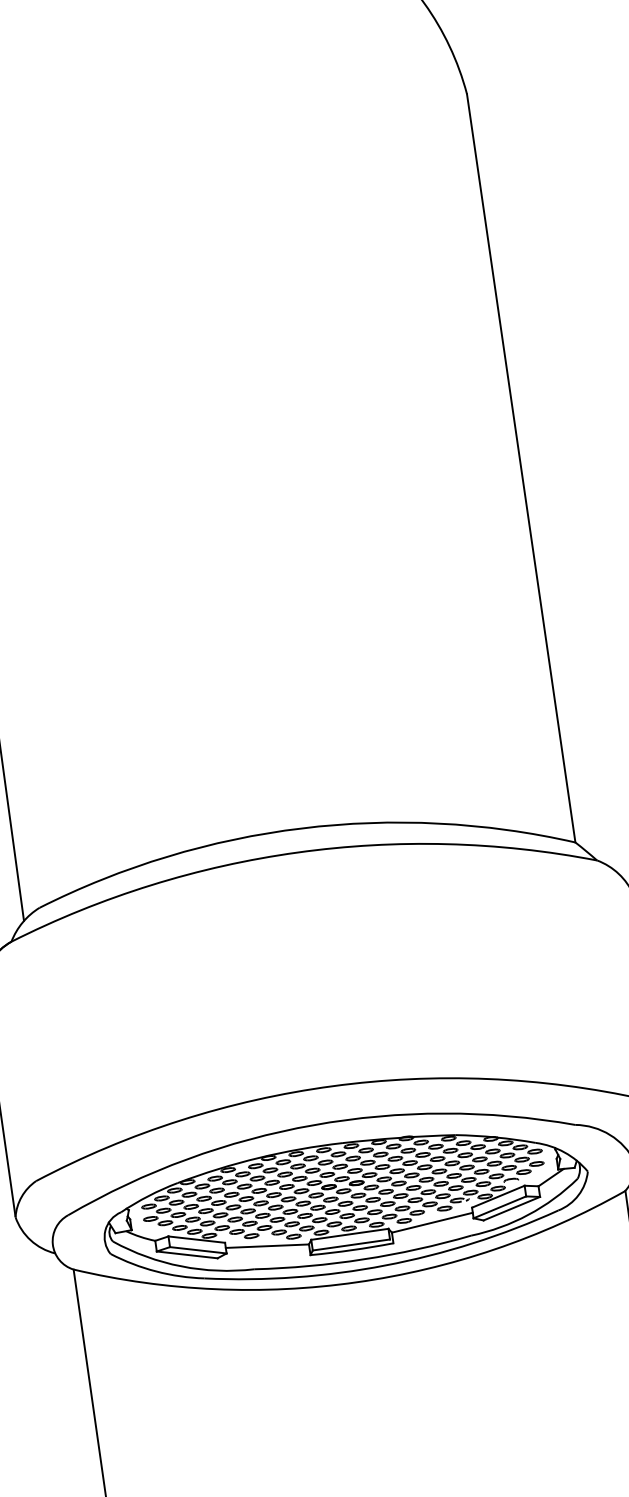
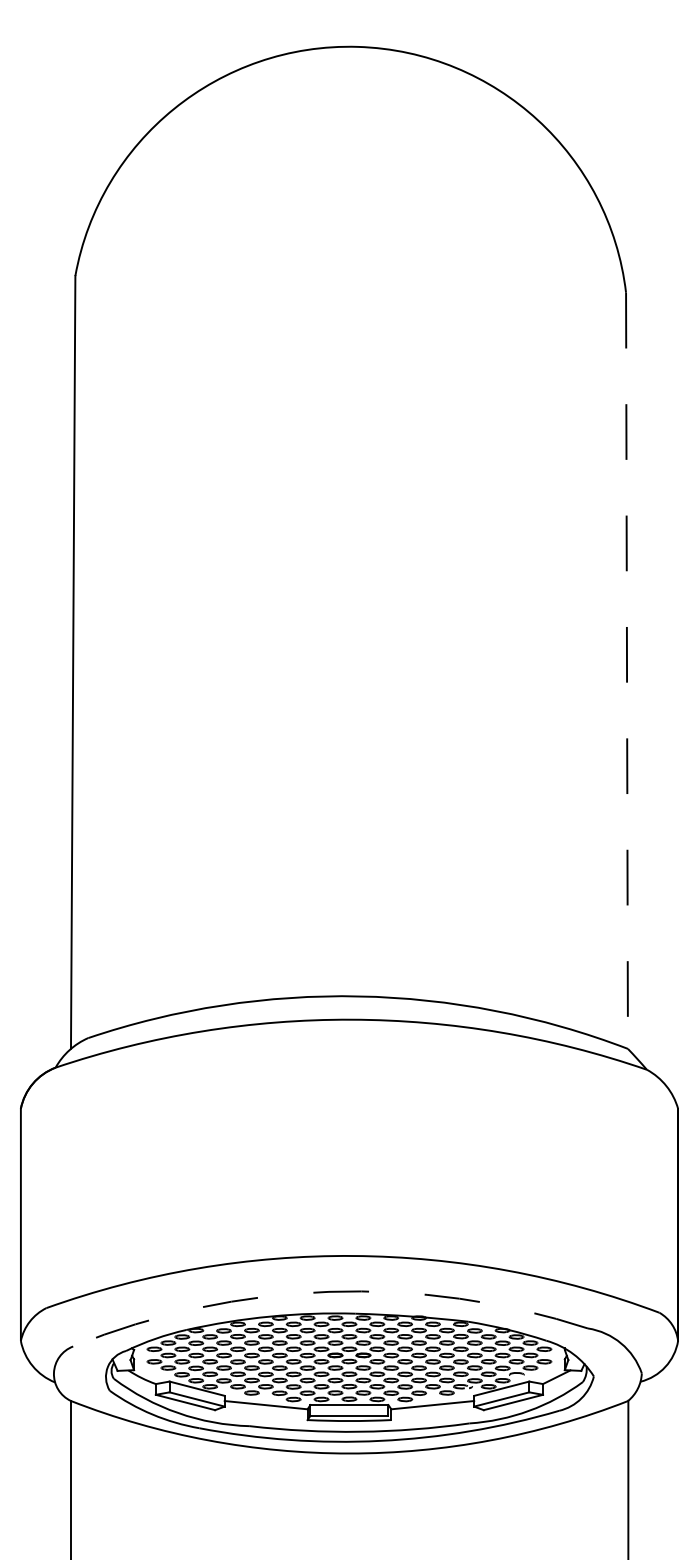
line: (521, 467) -> (627, 670), solid -> dashed
arc: (313, 1124) -> (328, 1291), solid -> dashed

